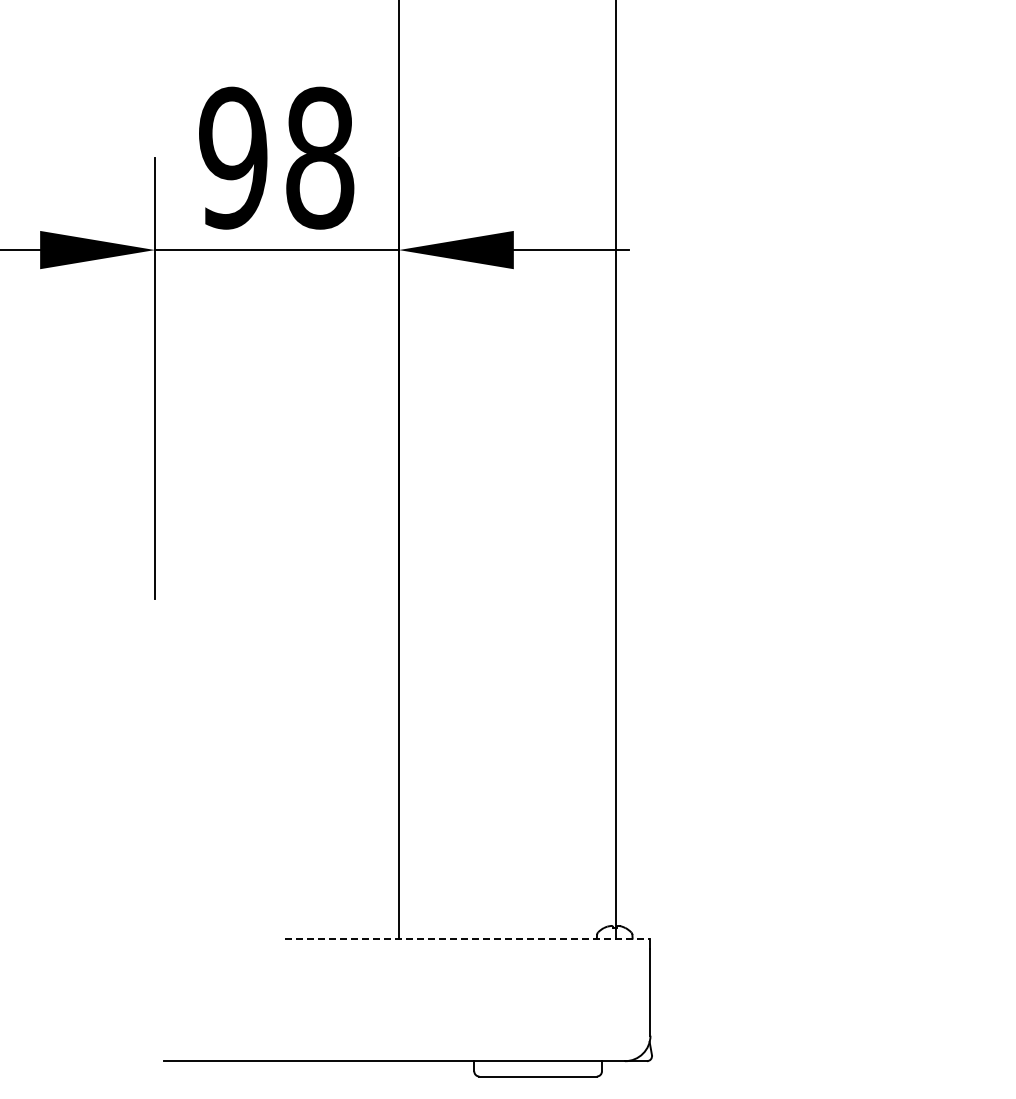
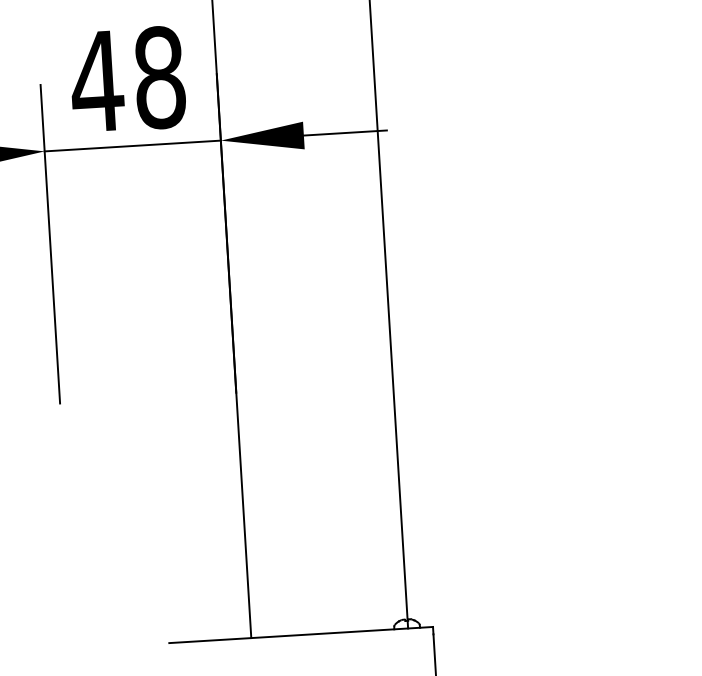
text: (233, 157) -> (97, 81), 98 -> 48
line: (467, 938) -> (300, 634), dashed -> solid

